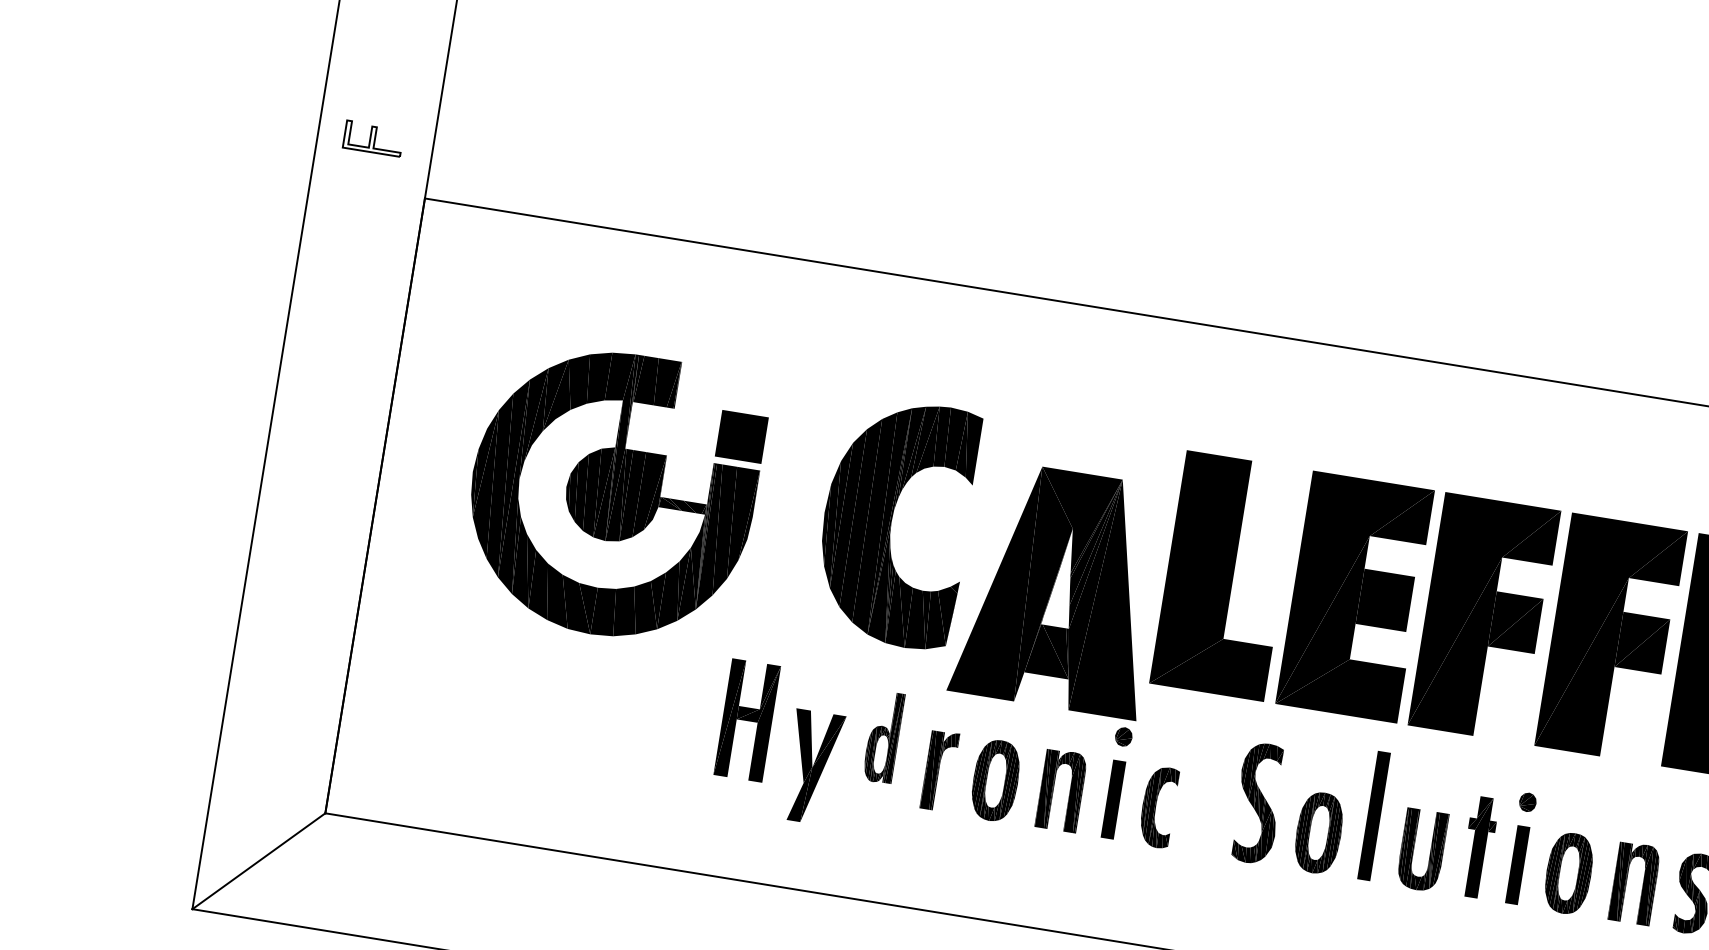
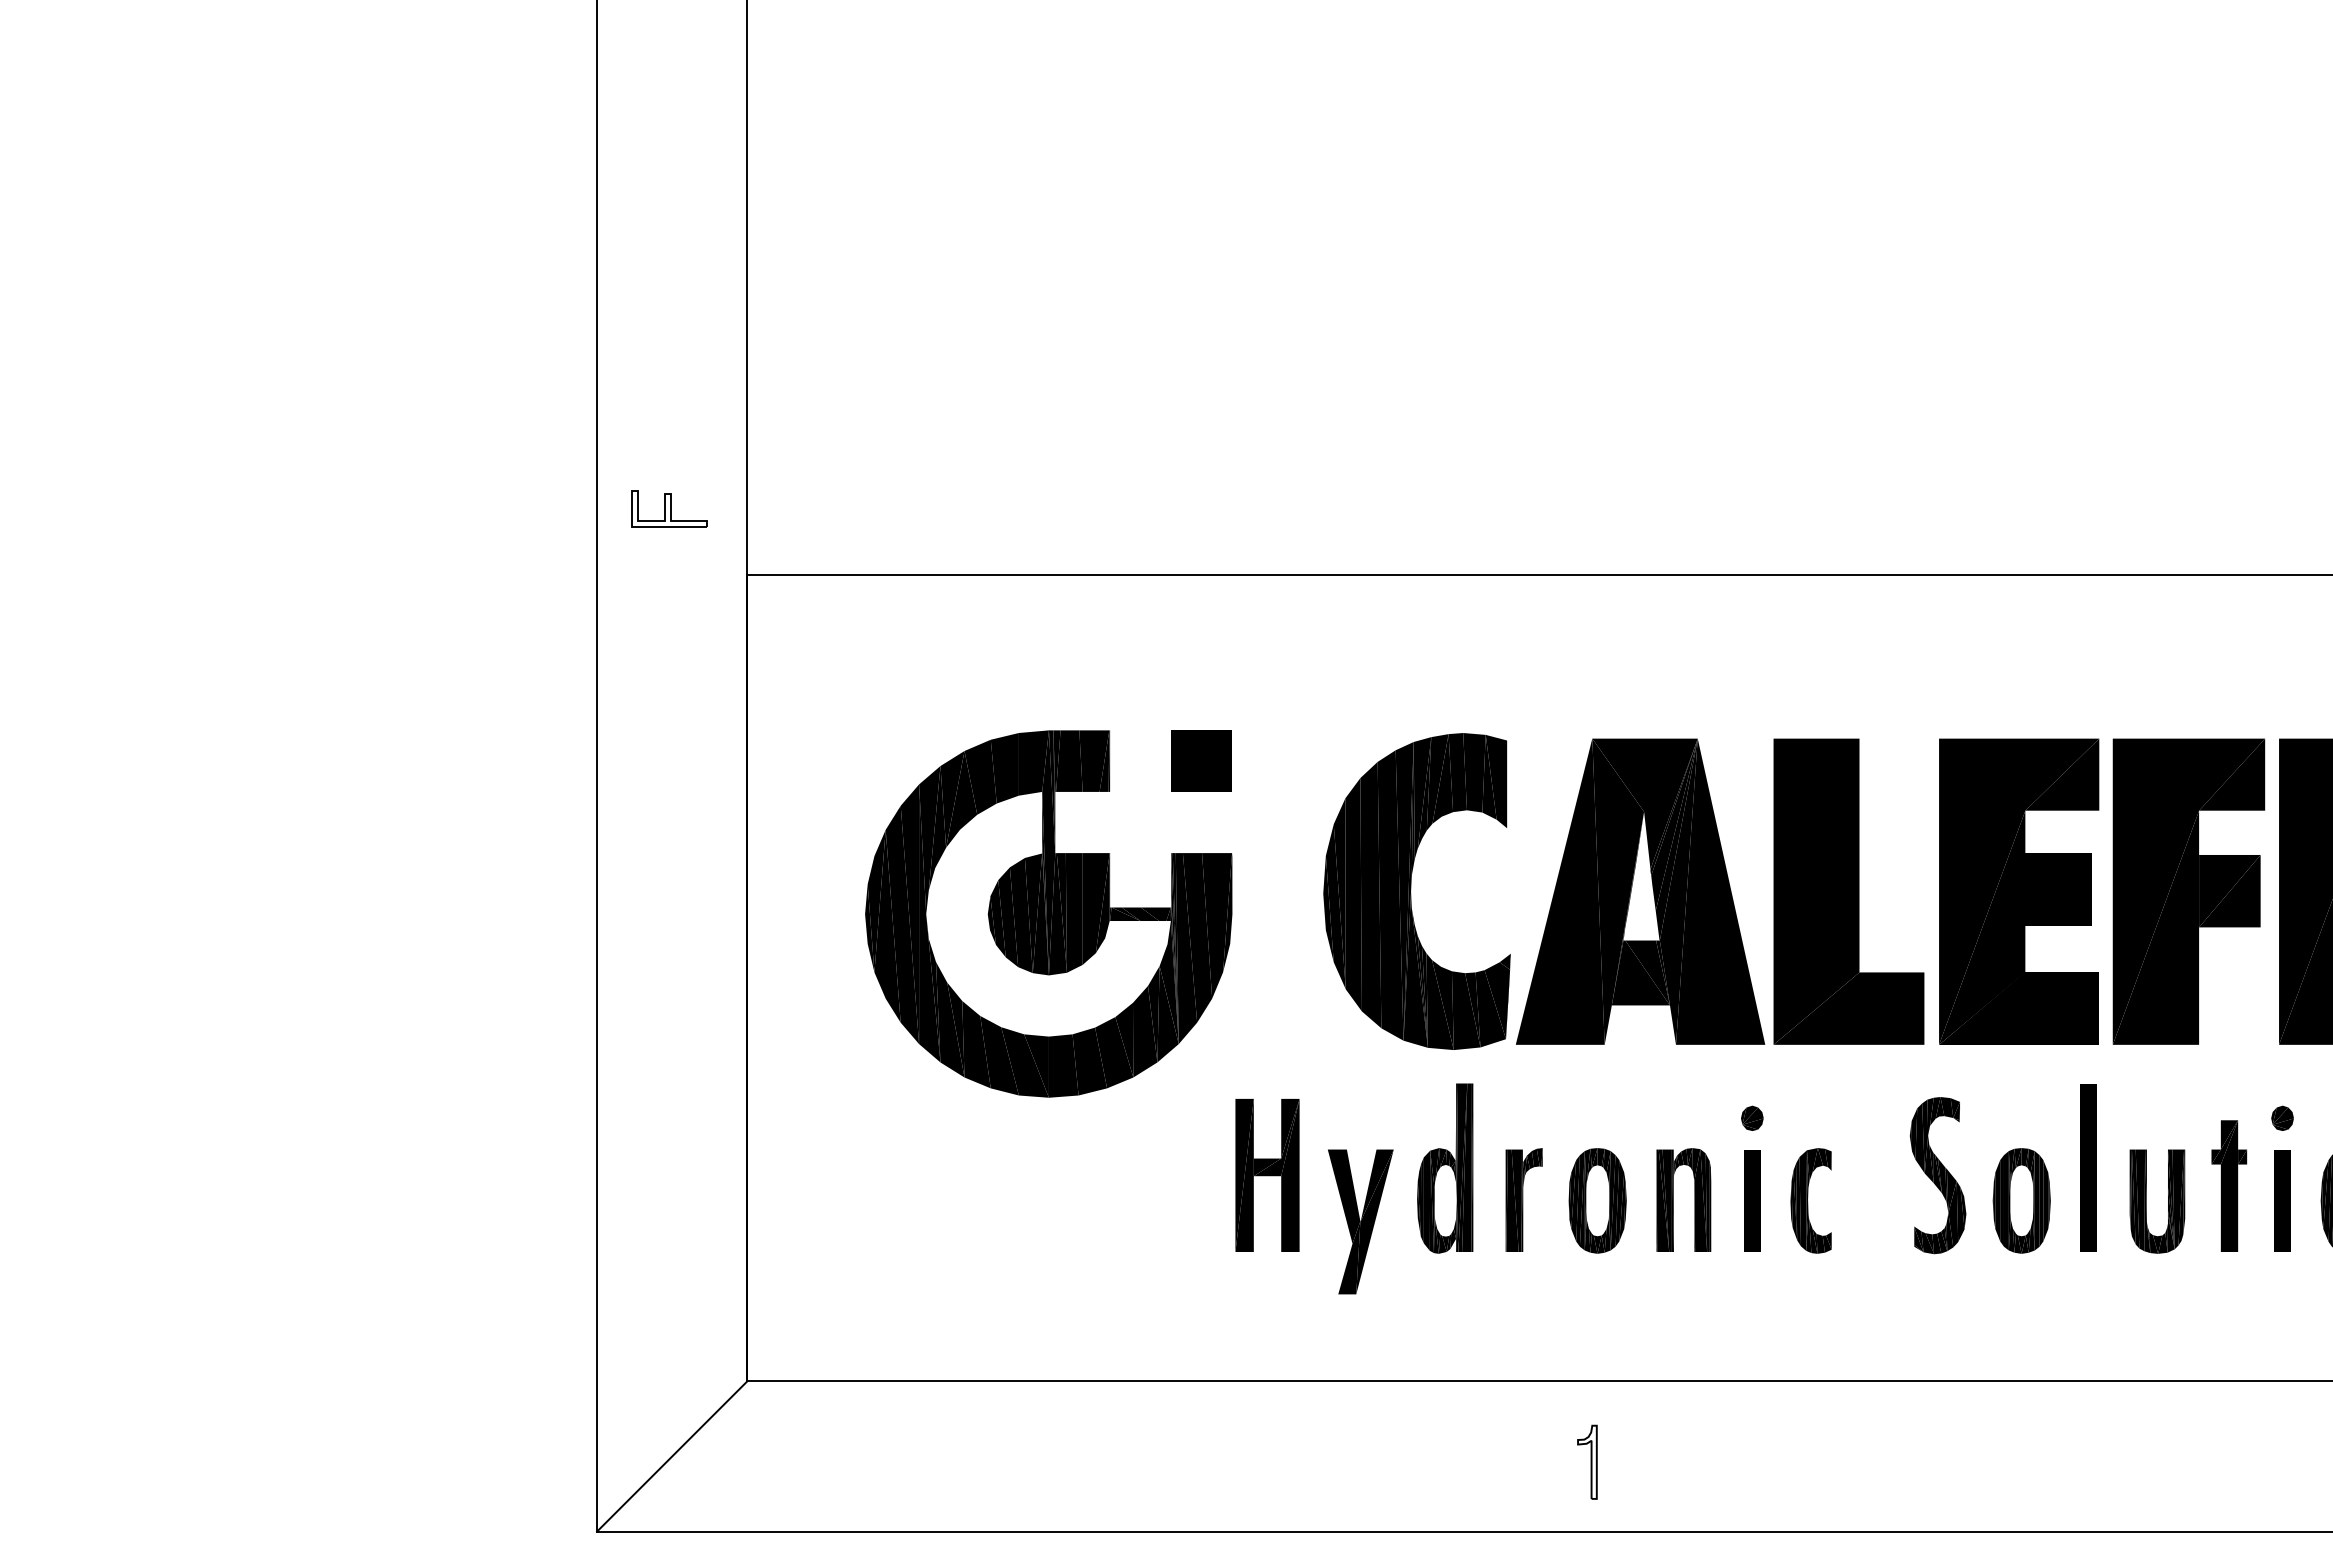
part: (741, 436) -> (1201, 760), moved
part: (1060, 589) -> (1640, 891), moved
part: (883, 737) -> (1445, 1168), size x1.43

